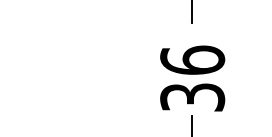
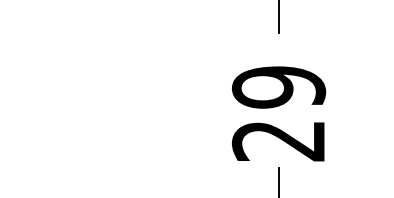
text: (192, 78) -> (278, 113), 36 -> 29

